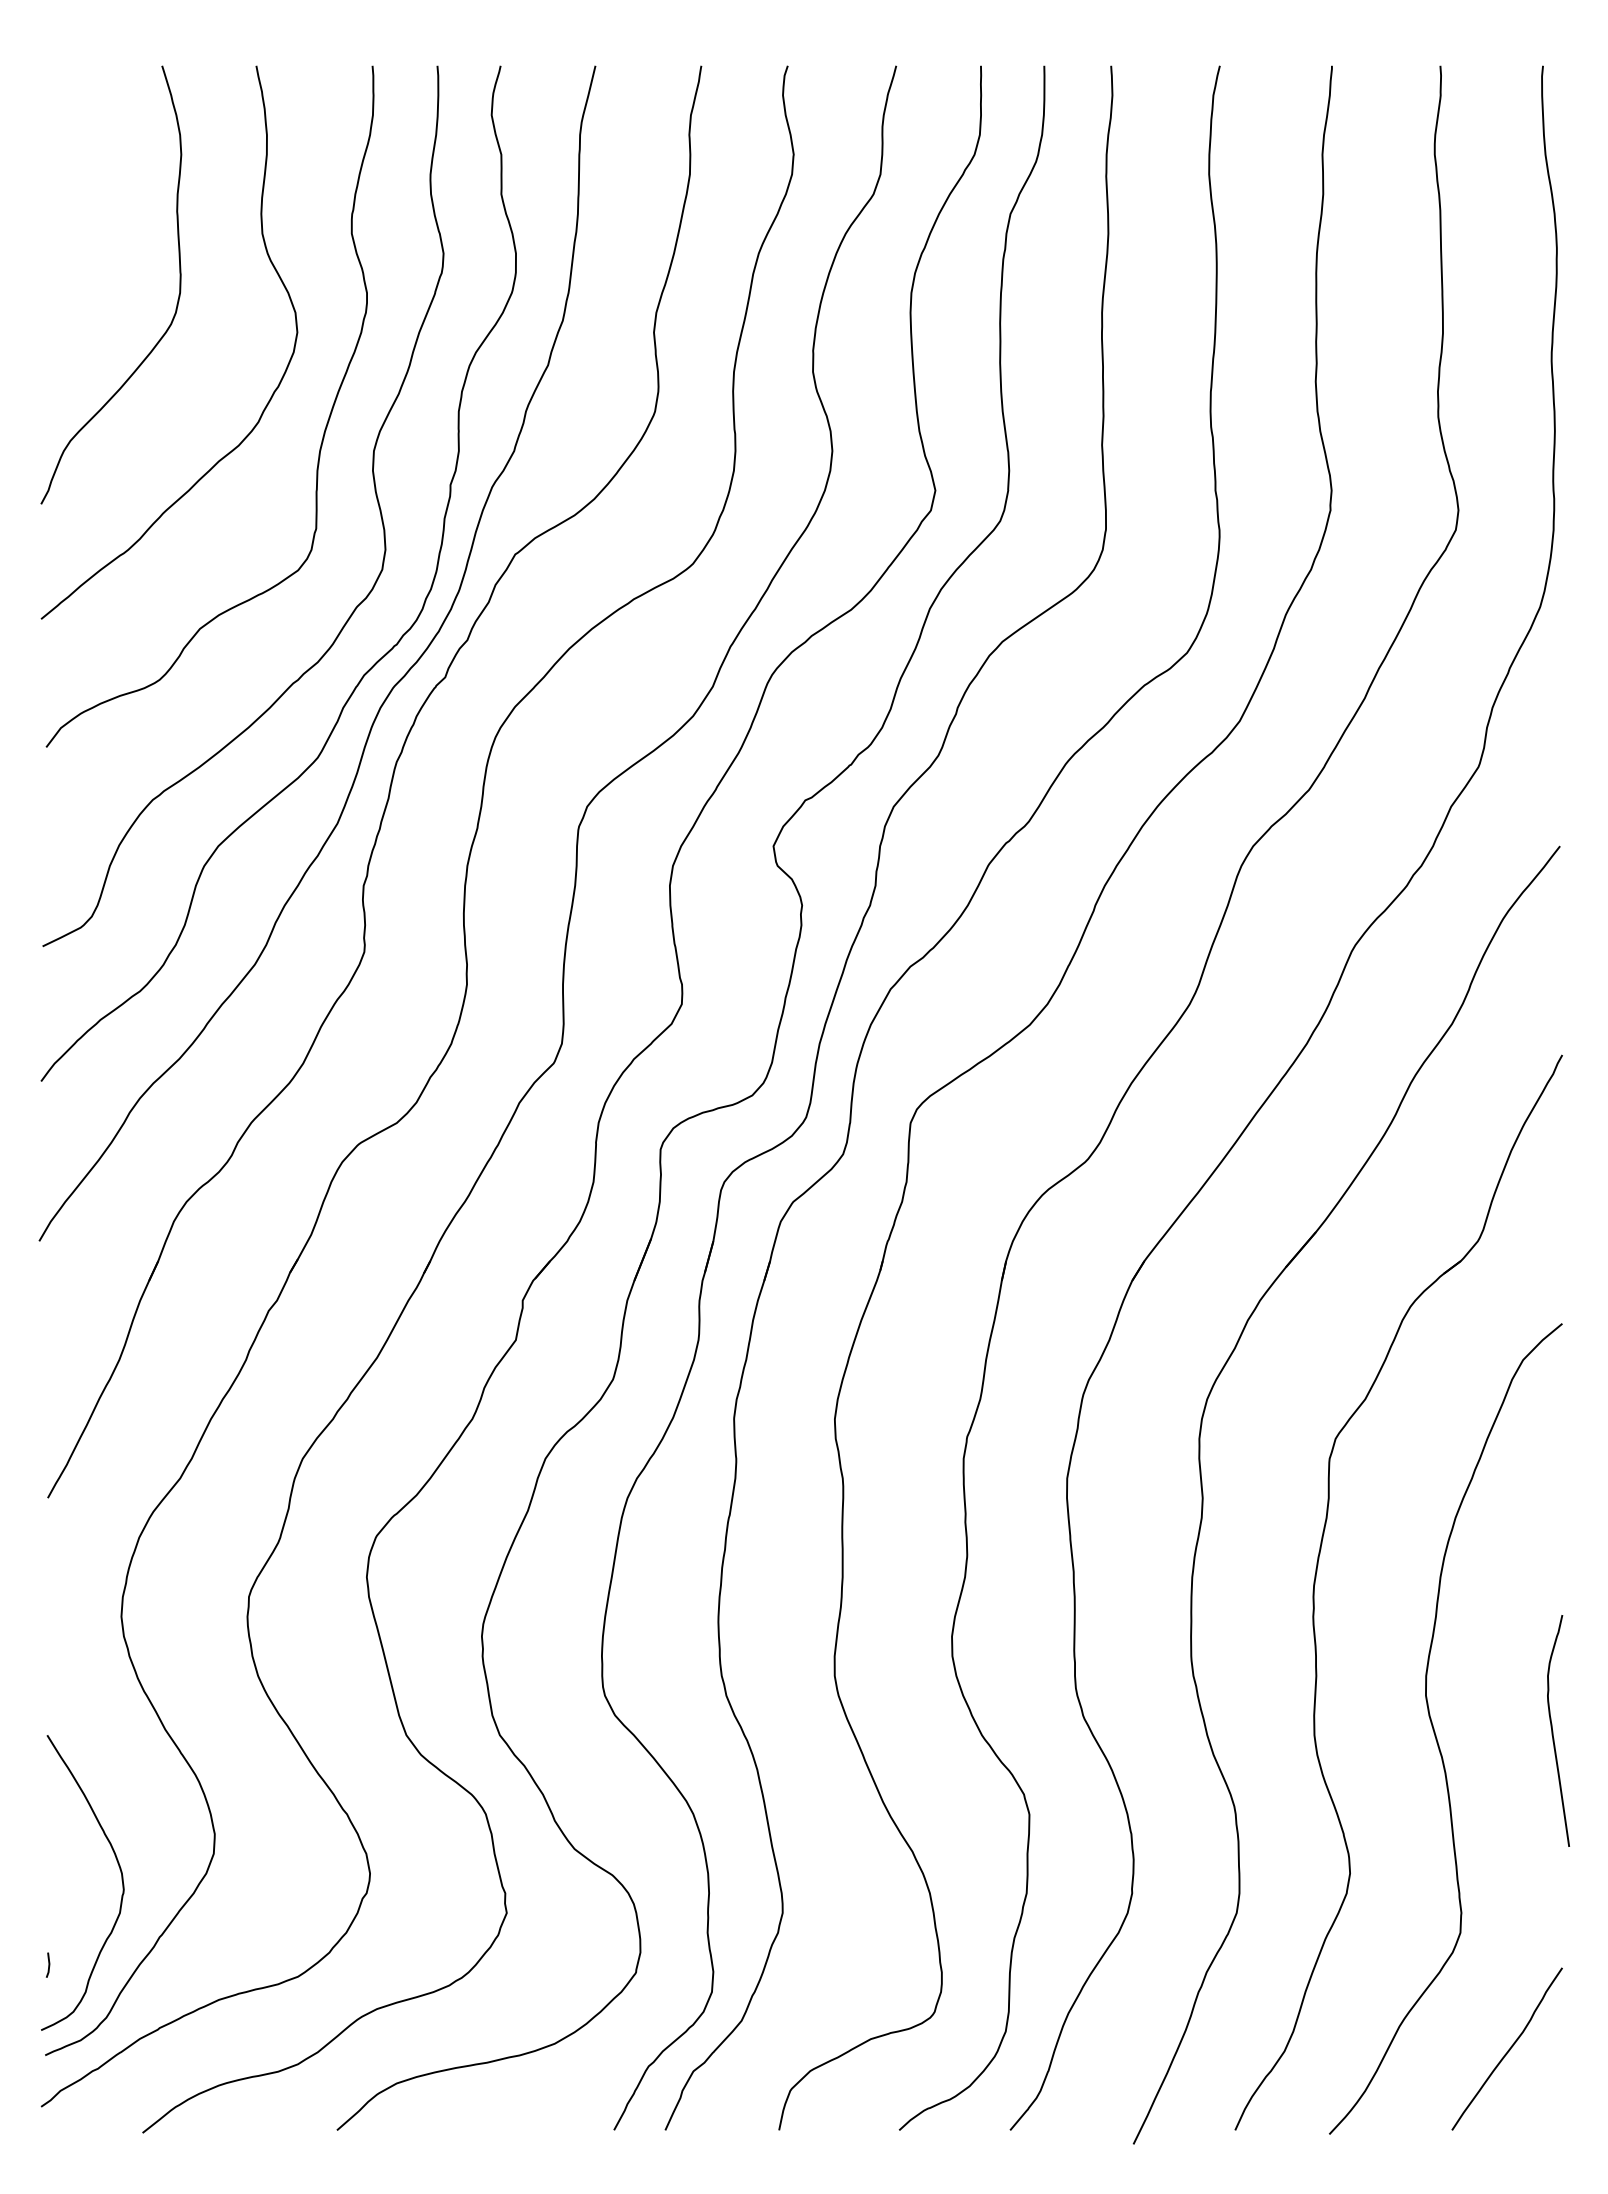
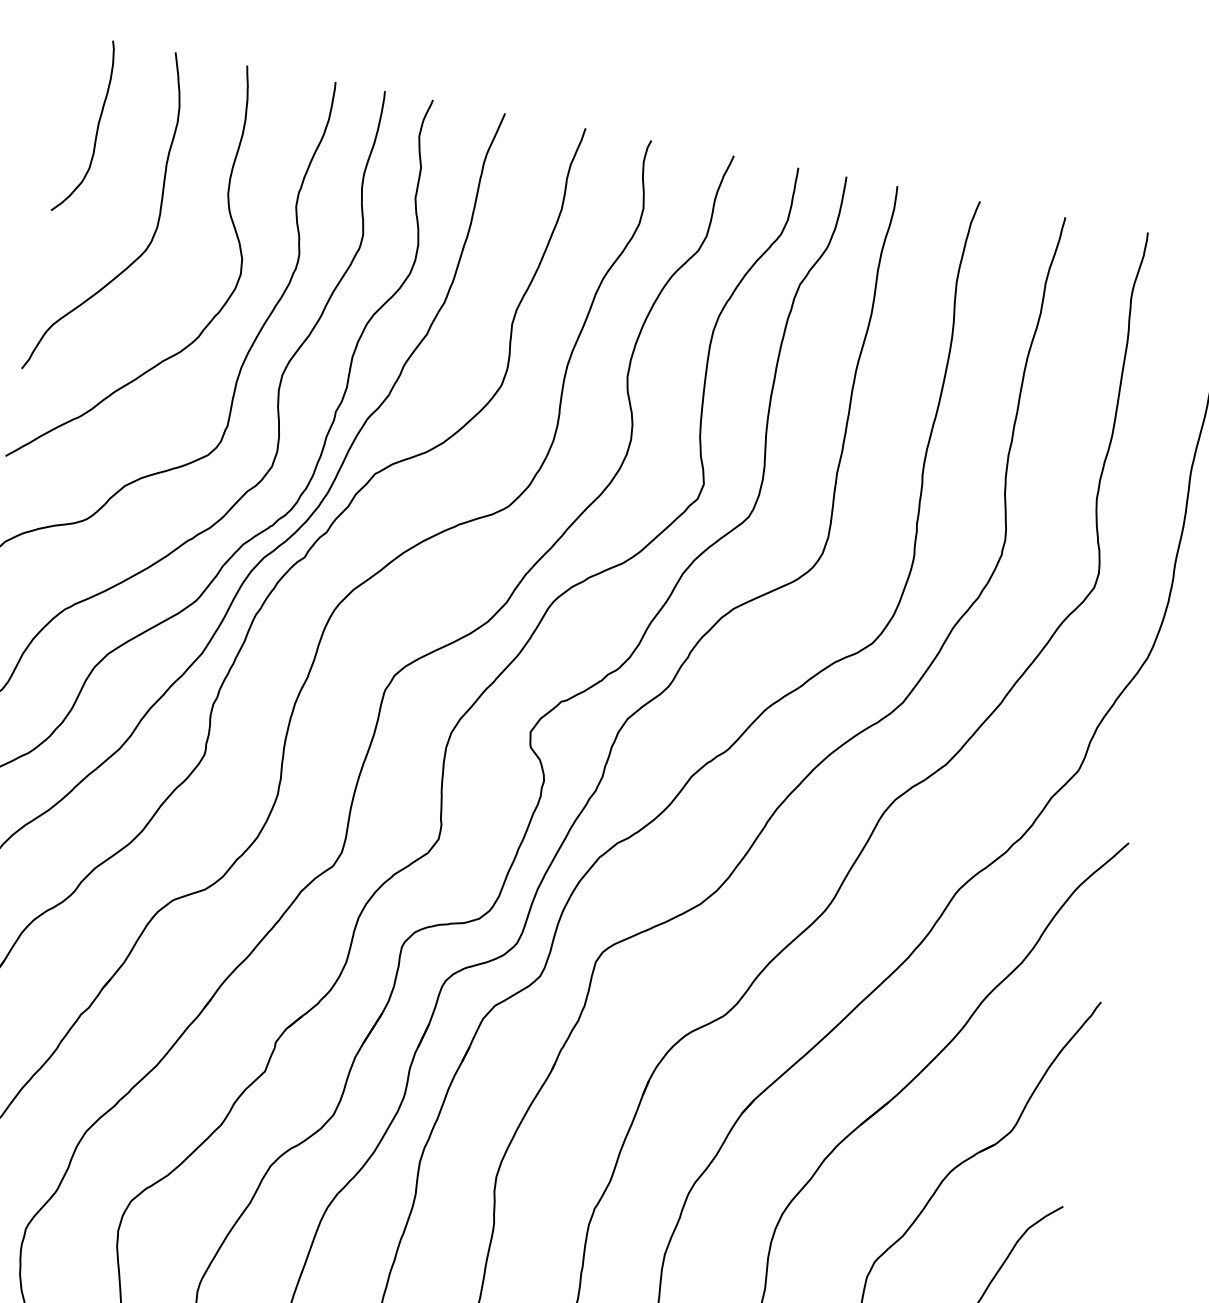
curve: (80, 180) -> (97, 128), added

